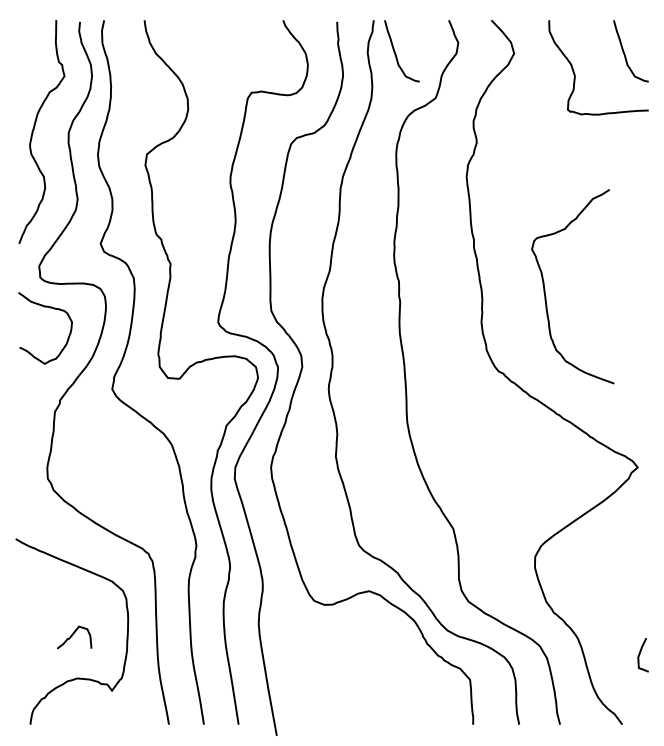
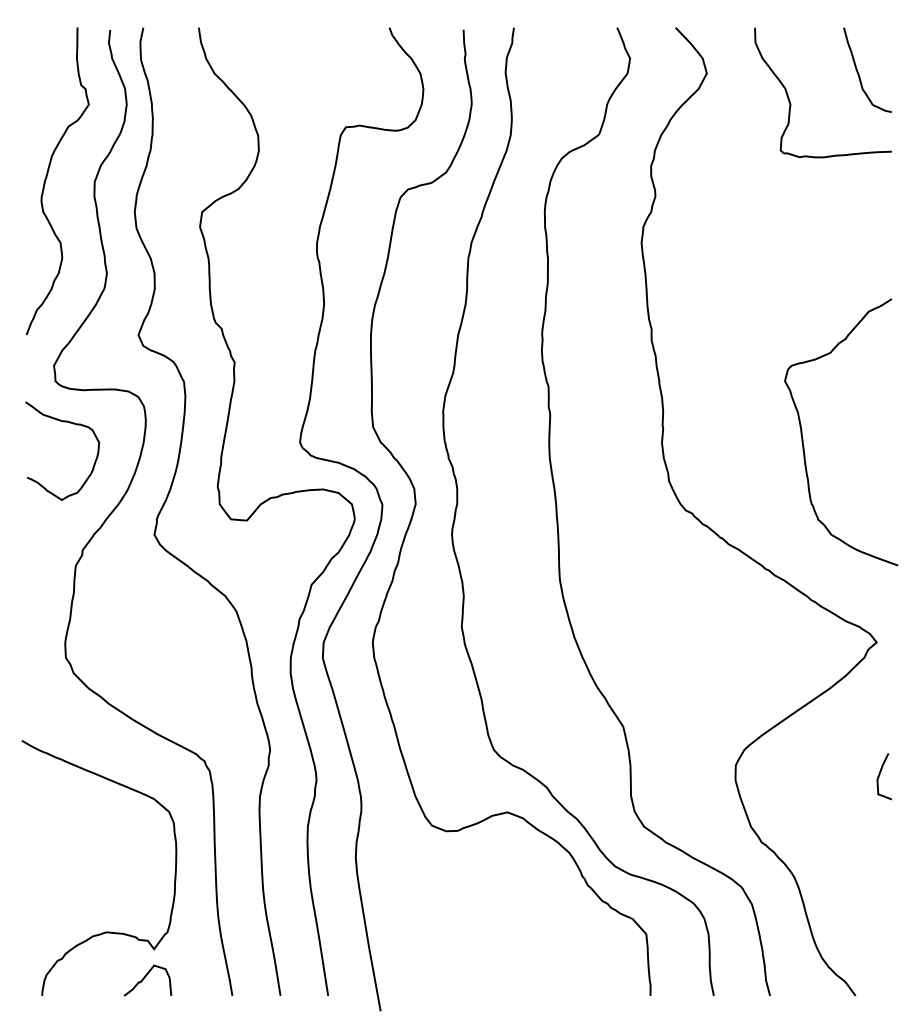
curve: (396, 53) -> (545, 73), removed
curve: (545, 288) -> (803, 434), moved
curve: (73, 635) -> (146, 977), moved
curve: (640, 654) -> (880, 775), moved

